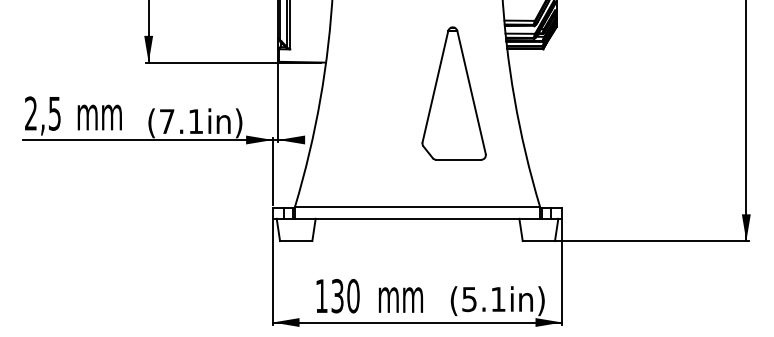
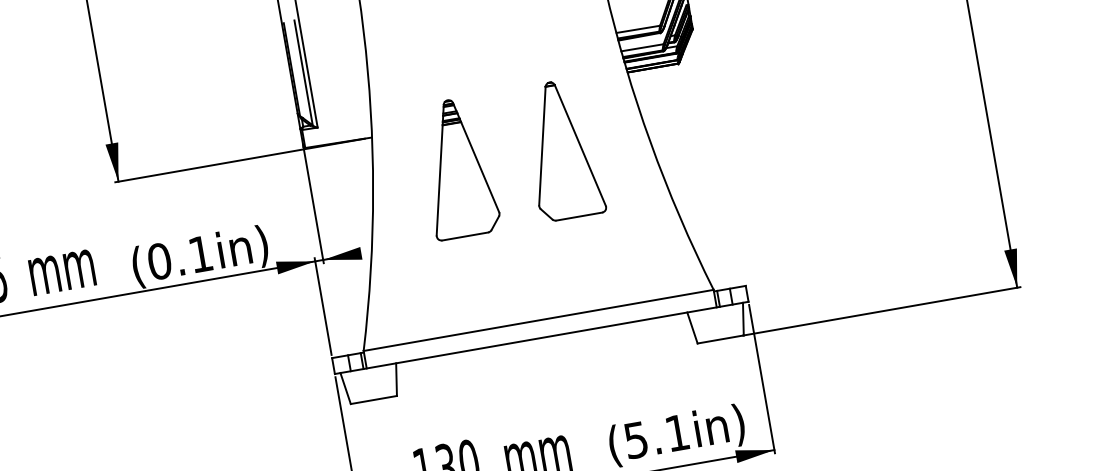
part: (380, 93) -> (457, 168), added
part: (453, 93) -> (561, 149), size x0.71
text: (166, 121) -> (158, 261), (7.1in) -> (0.1in)

